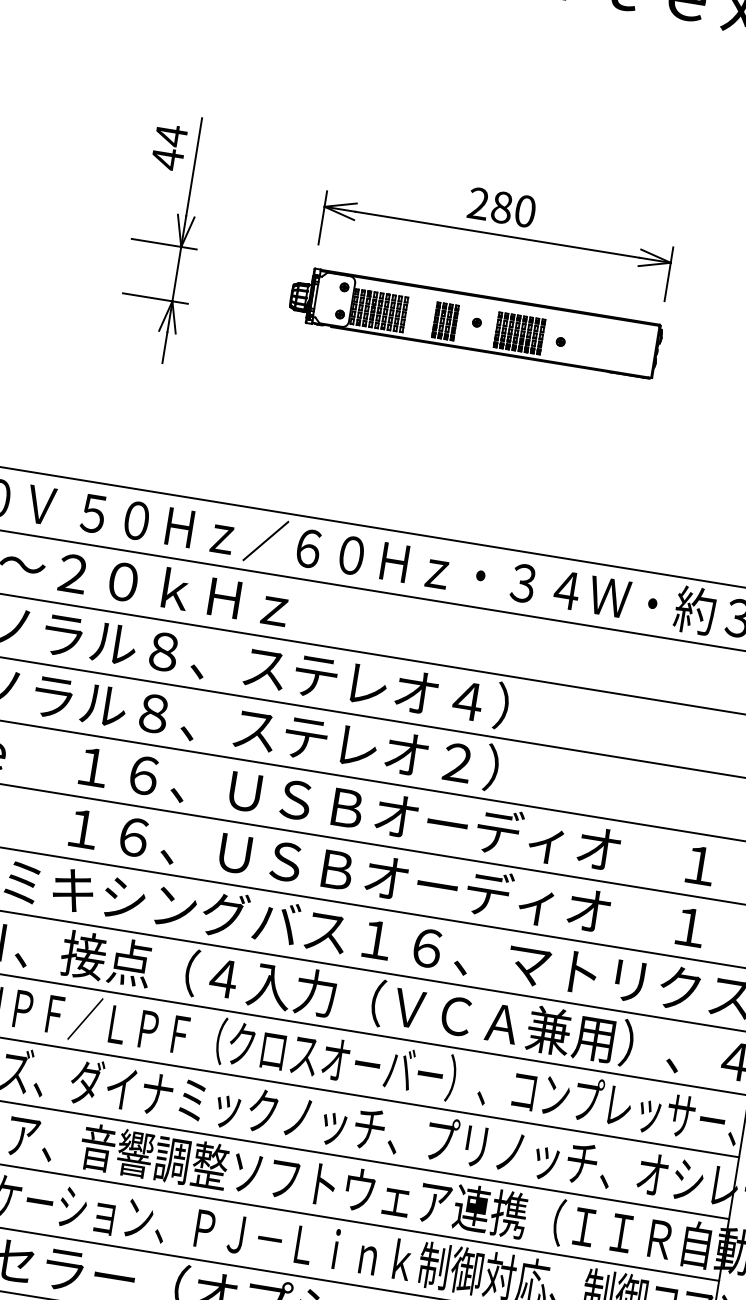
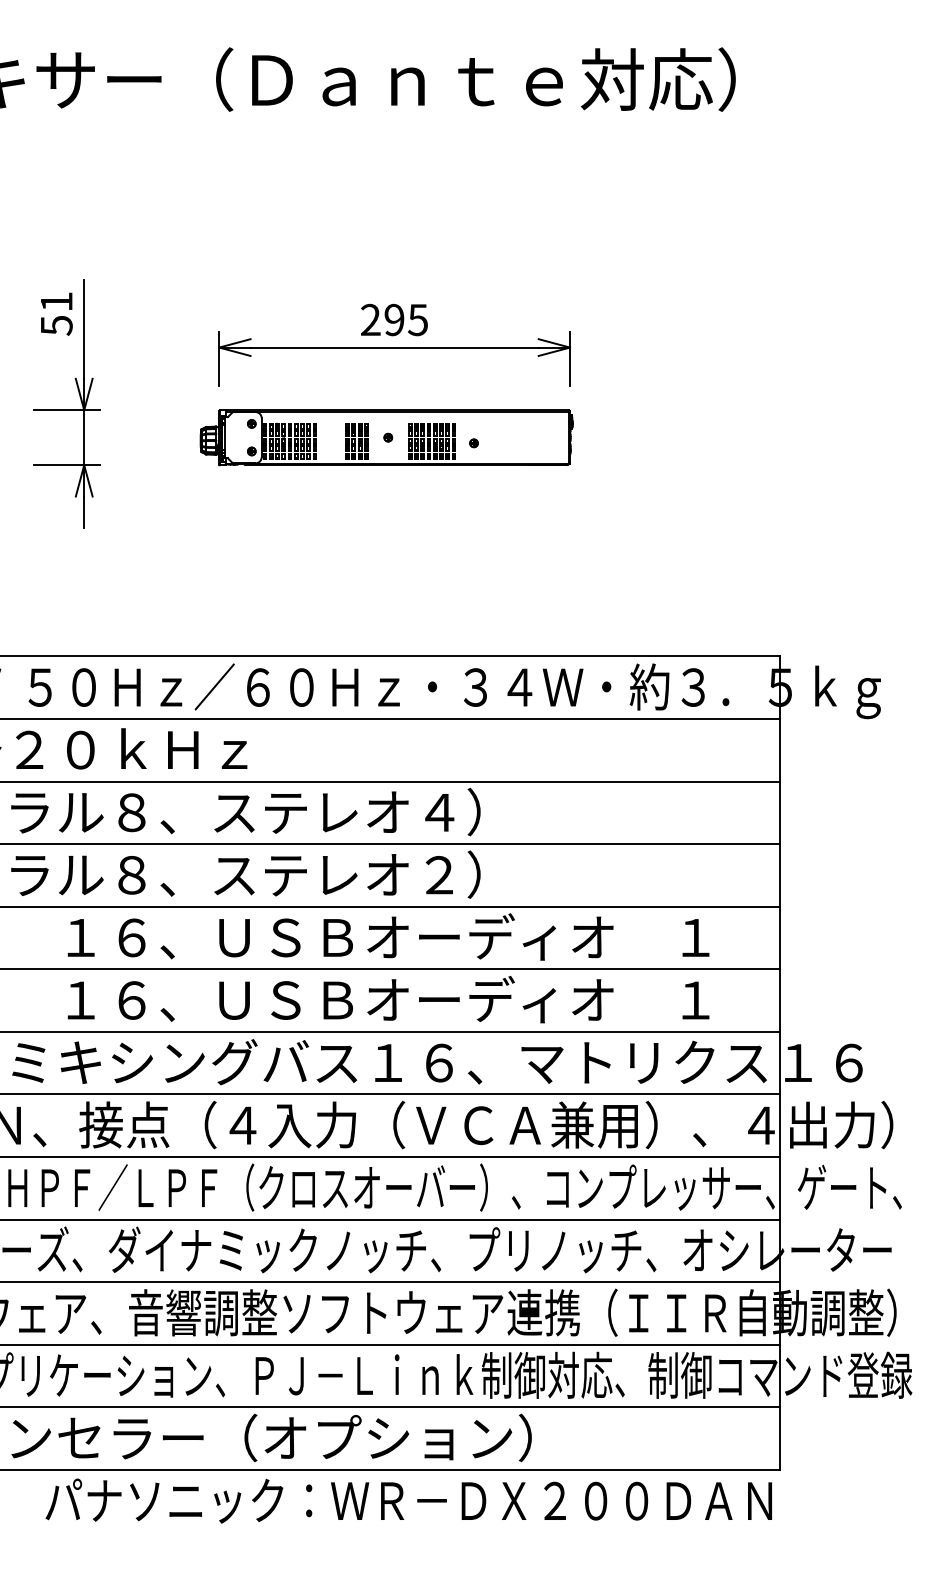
text: (169, 147) -> (56, 313), 44 -> 51
text: (513, 208) -> (406, 319), 280 -> 295

